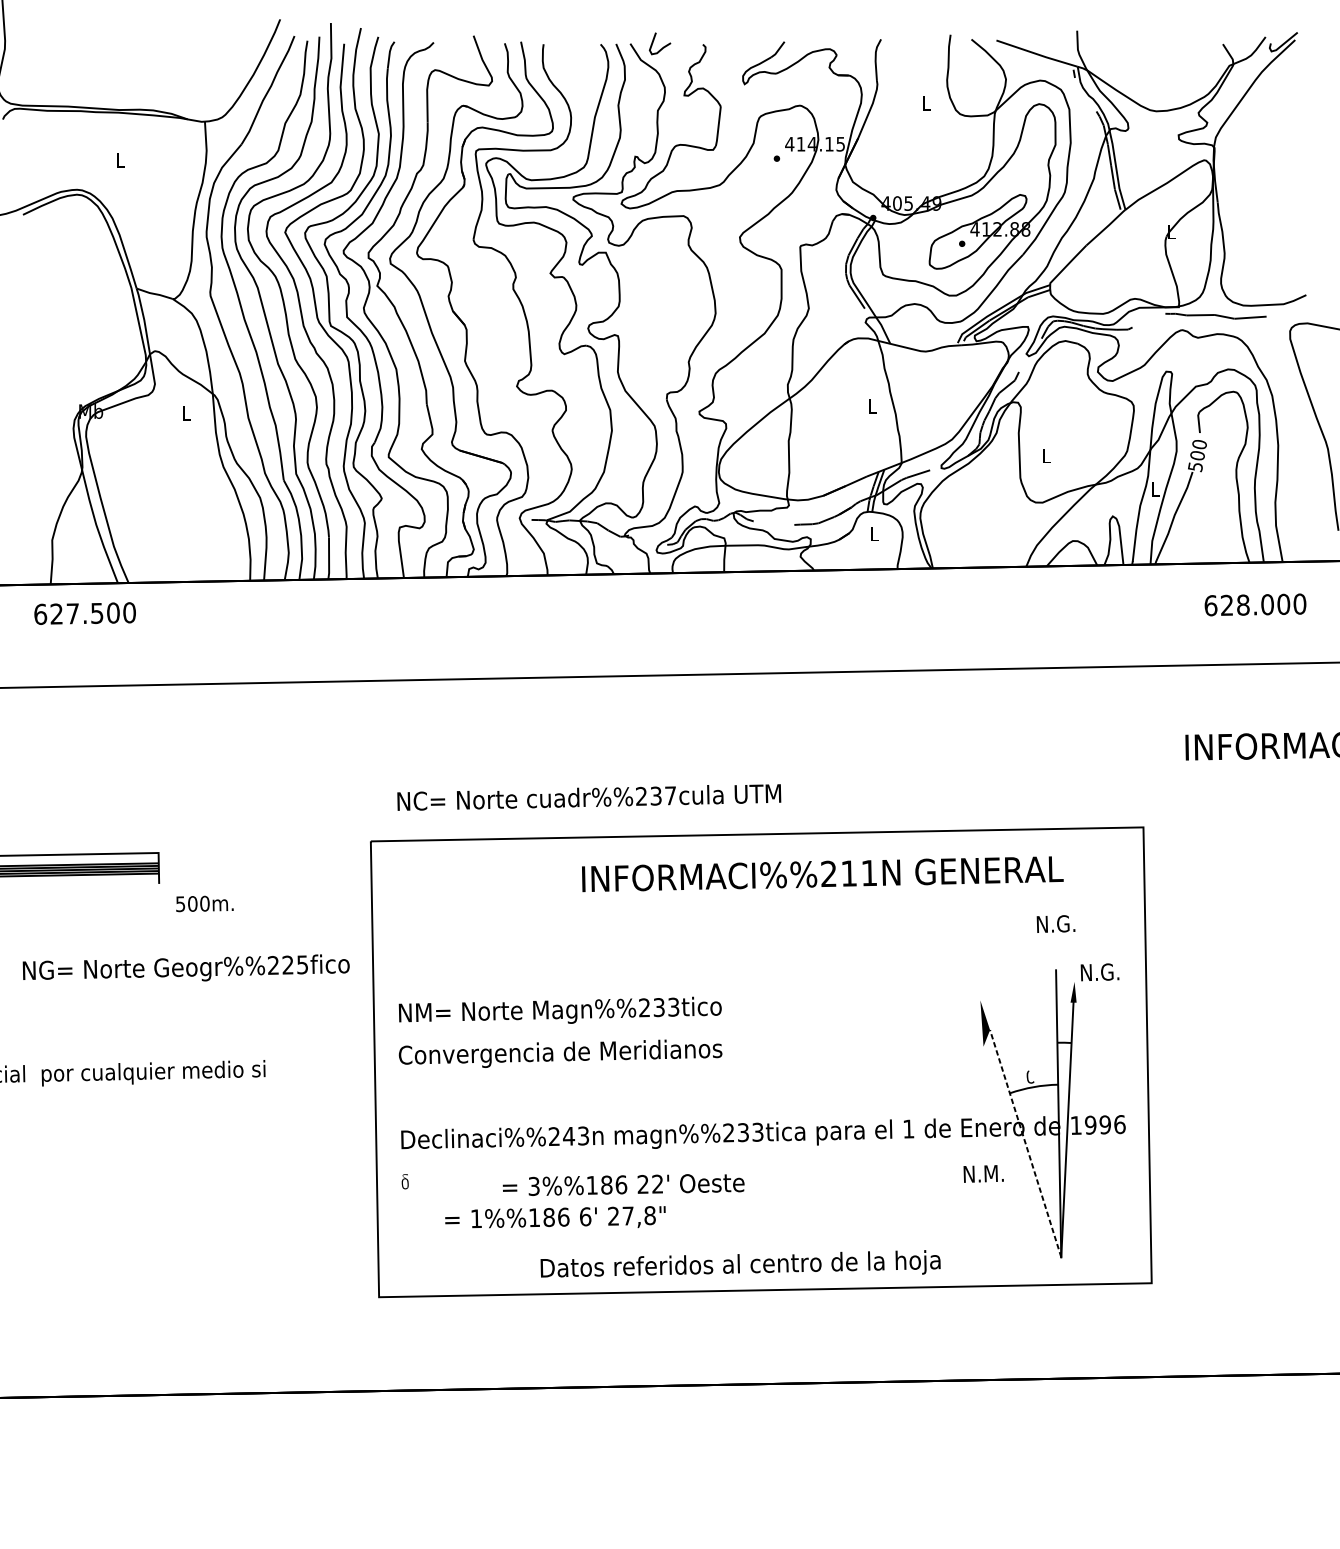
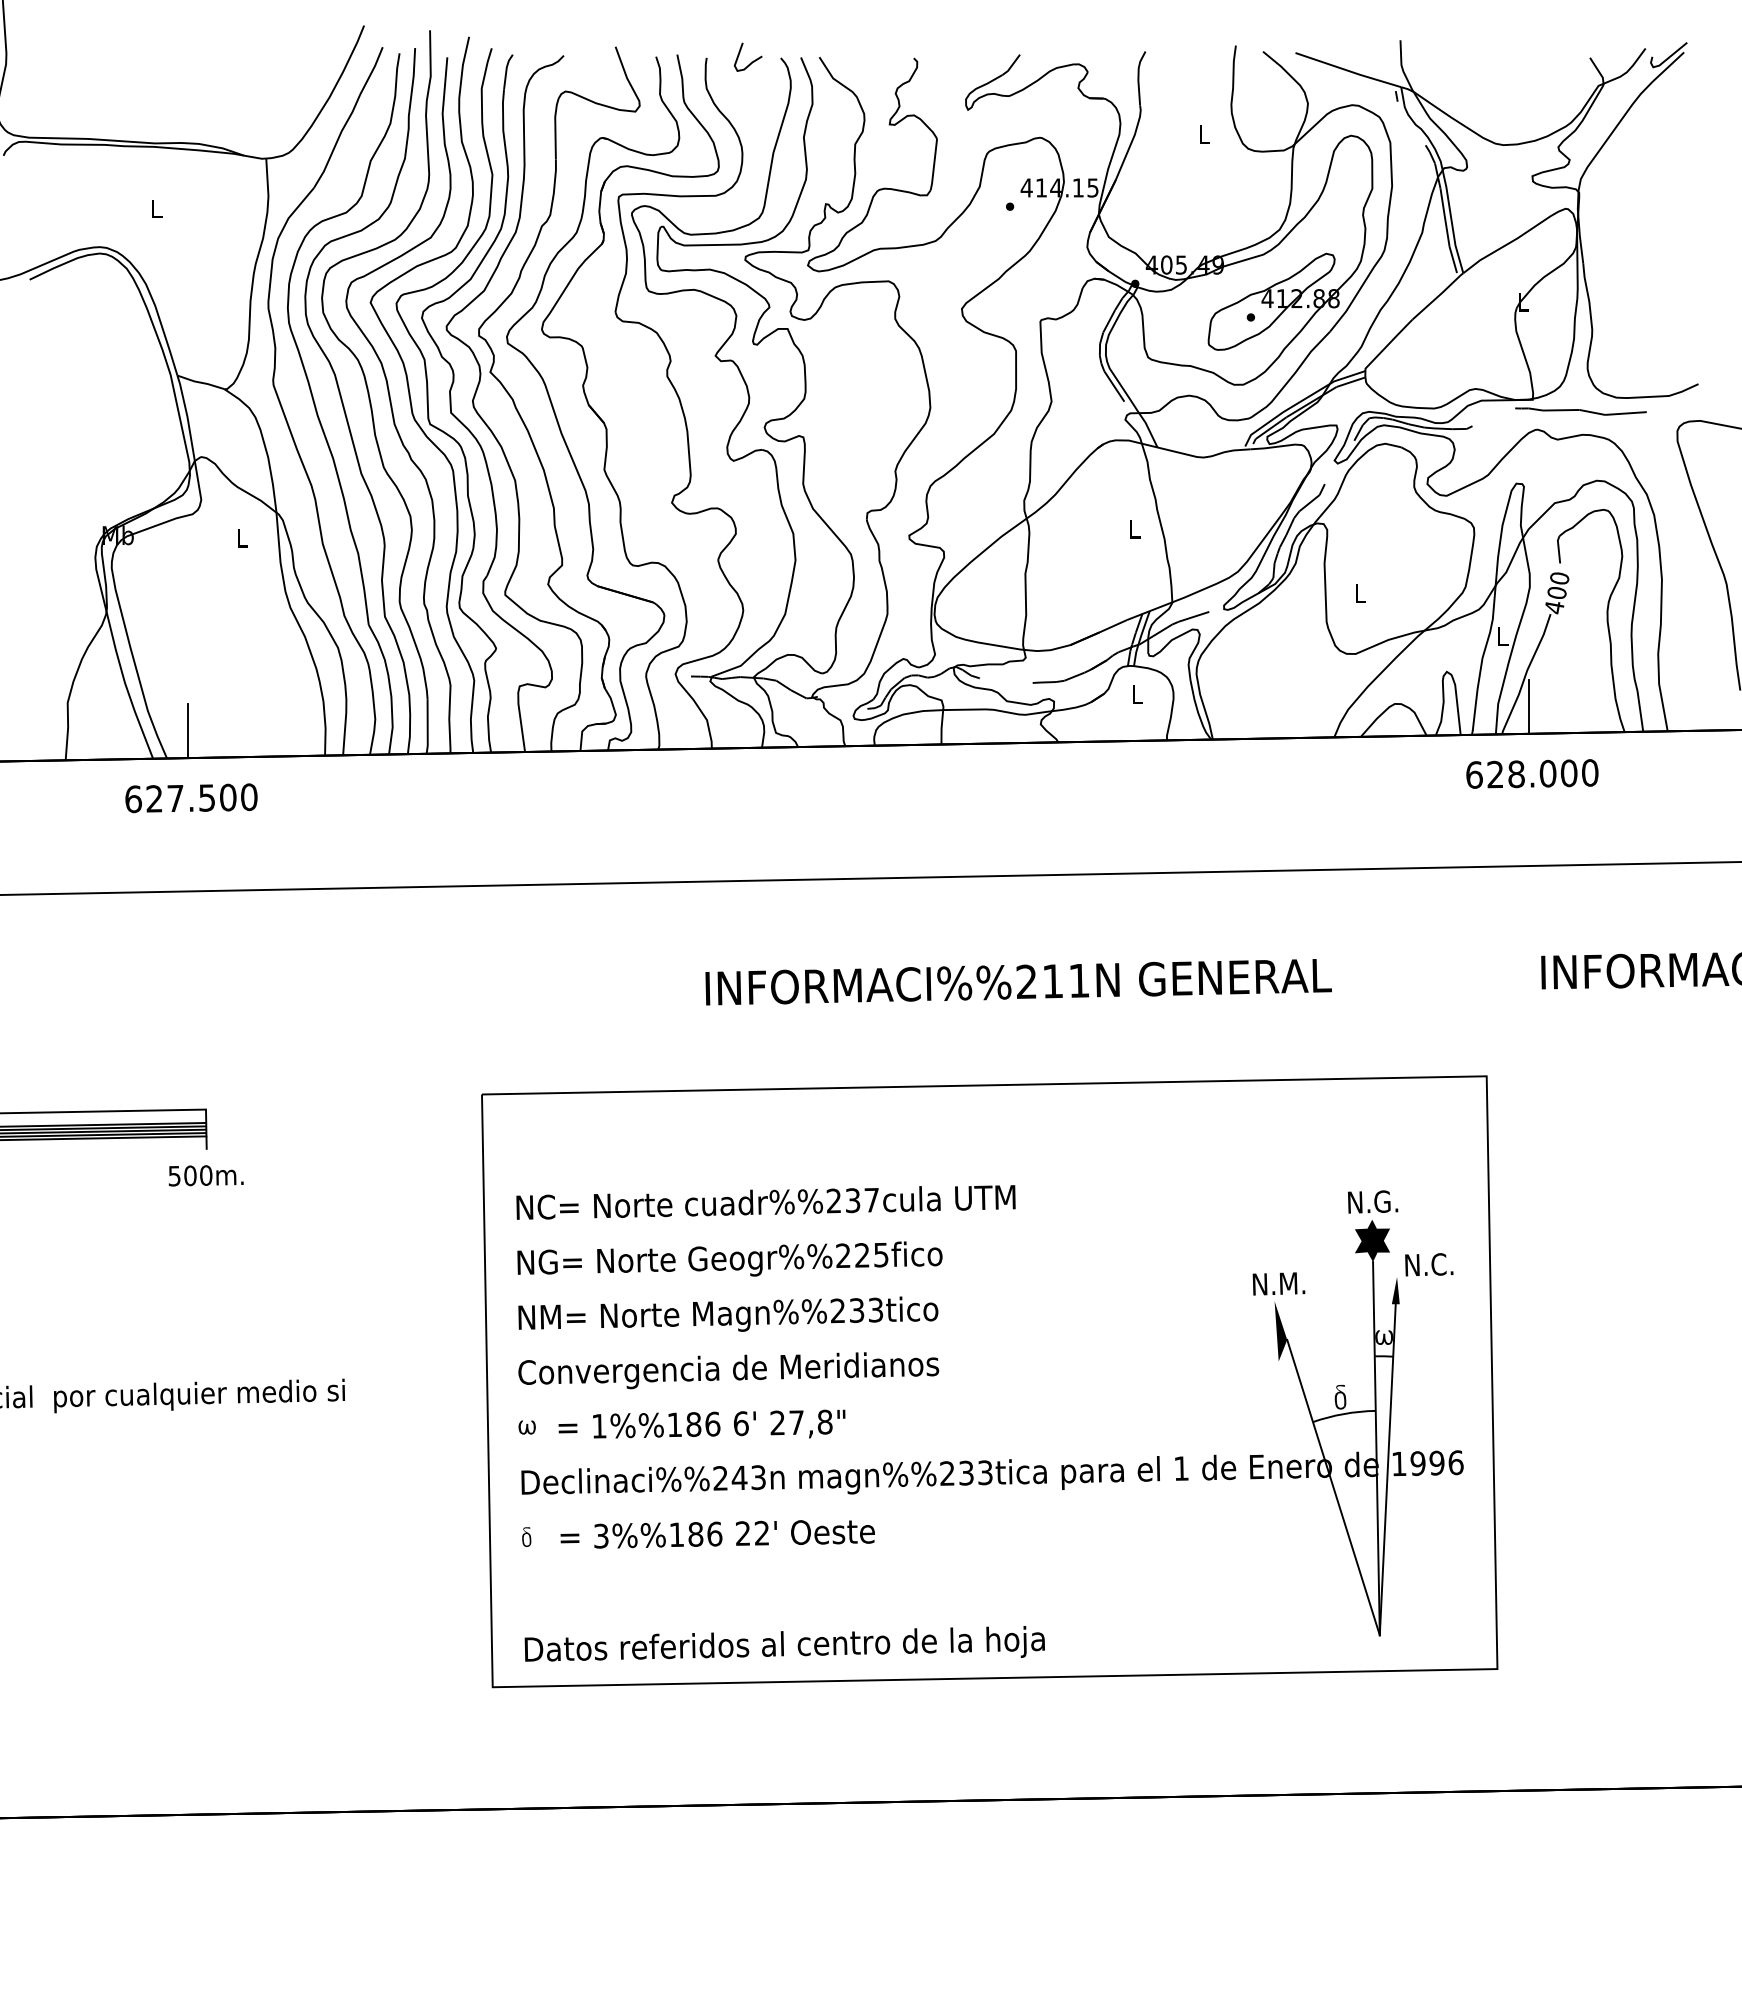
curve: (661, 47) -> (750, 62), moved
text: (1195, 466) -> (1554, 607), 500 -> 400
line: (1176, 543) -> (1529, 706), added
line: (145, 562) -> (188, 731), added
text: (1255, 604) -> (1532, 773), moved
text: (85, 613) -> (191, 798), moved
text: (588, 797) -> (765, 1202), moved
text: (822, 874) -> (1018, 982), moved
text: (204, 903) -> (205, 1175), moved
fill: (1055, 953) -> (1372, 1240), added
text: (185, 967) -> (729, 1258), moved
text: (1114, 972) -> (1448, 1264), N.G. -> N.C.
fill: (1064, 1028) -> (1384, 1337), added
fill: (1031, 1072) -> (1341, 1395), added
fill: (405, 1097) -> (526, 1427), added
line: (1025, 1143) -> (1333, 1487), dashed -> solid
text: (983, 1173) -> (1278, 1283), moved
text: (623, 1185) -> (717, 1534), moved
text: (555, 1216) -> (701, 1423), moved
text: (740, 1263) -> (784, 1643), moved

